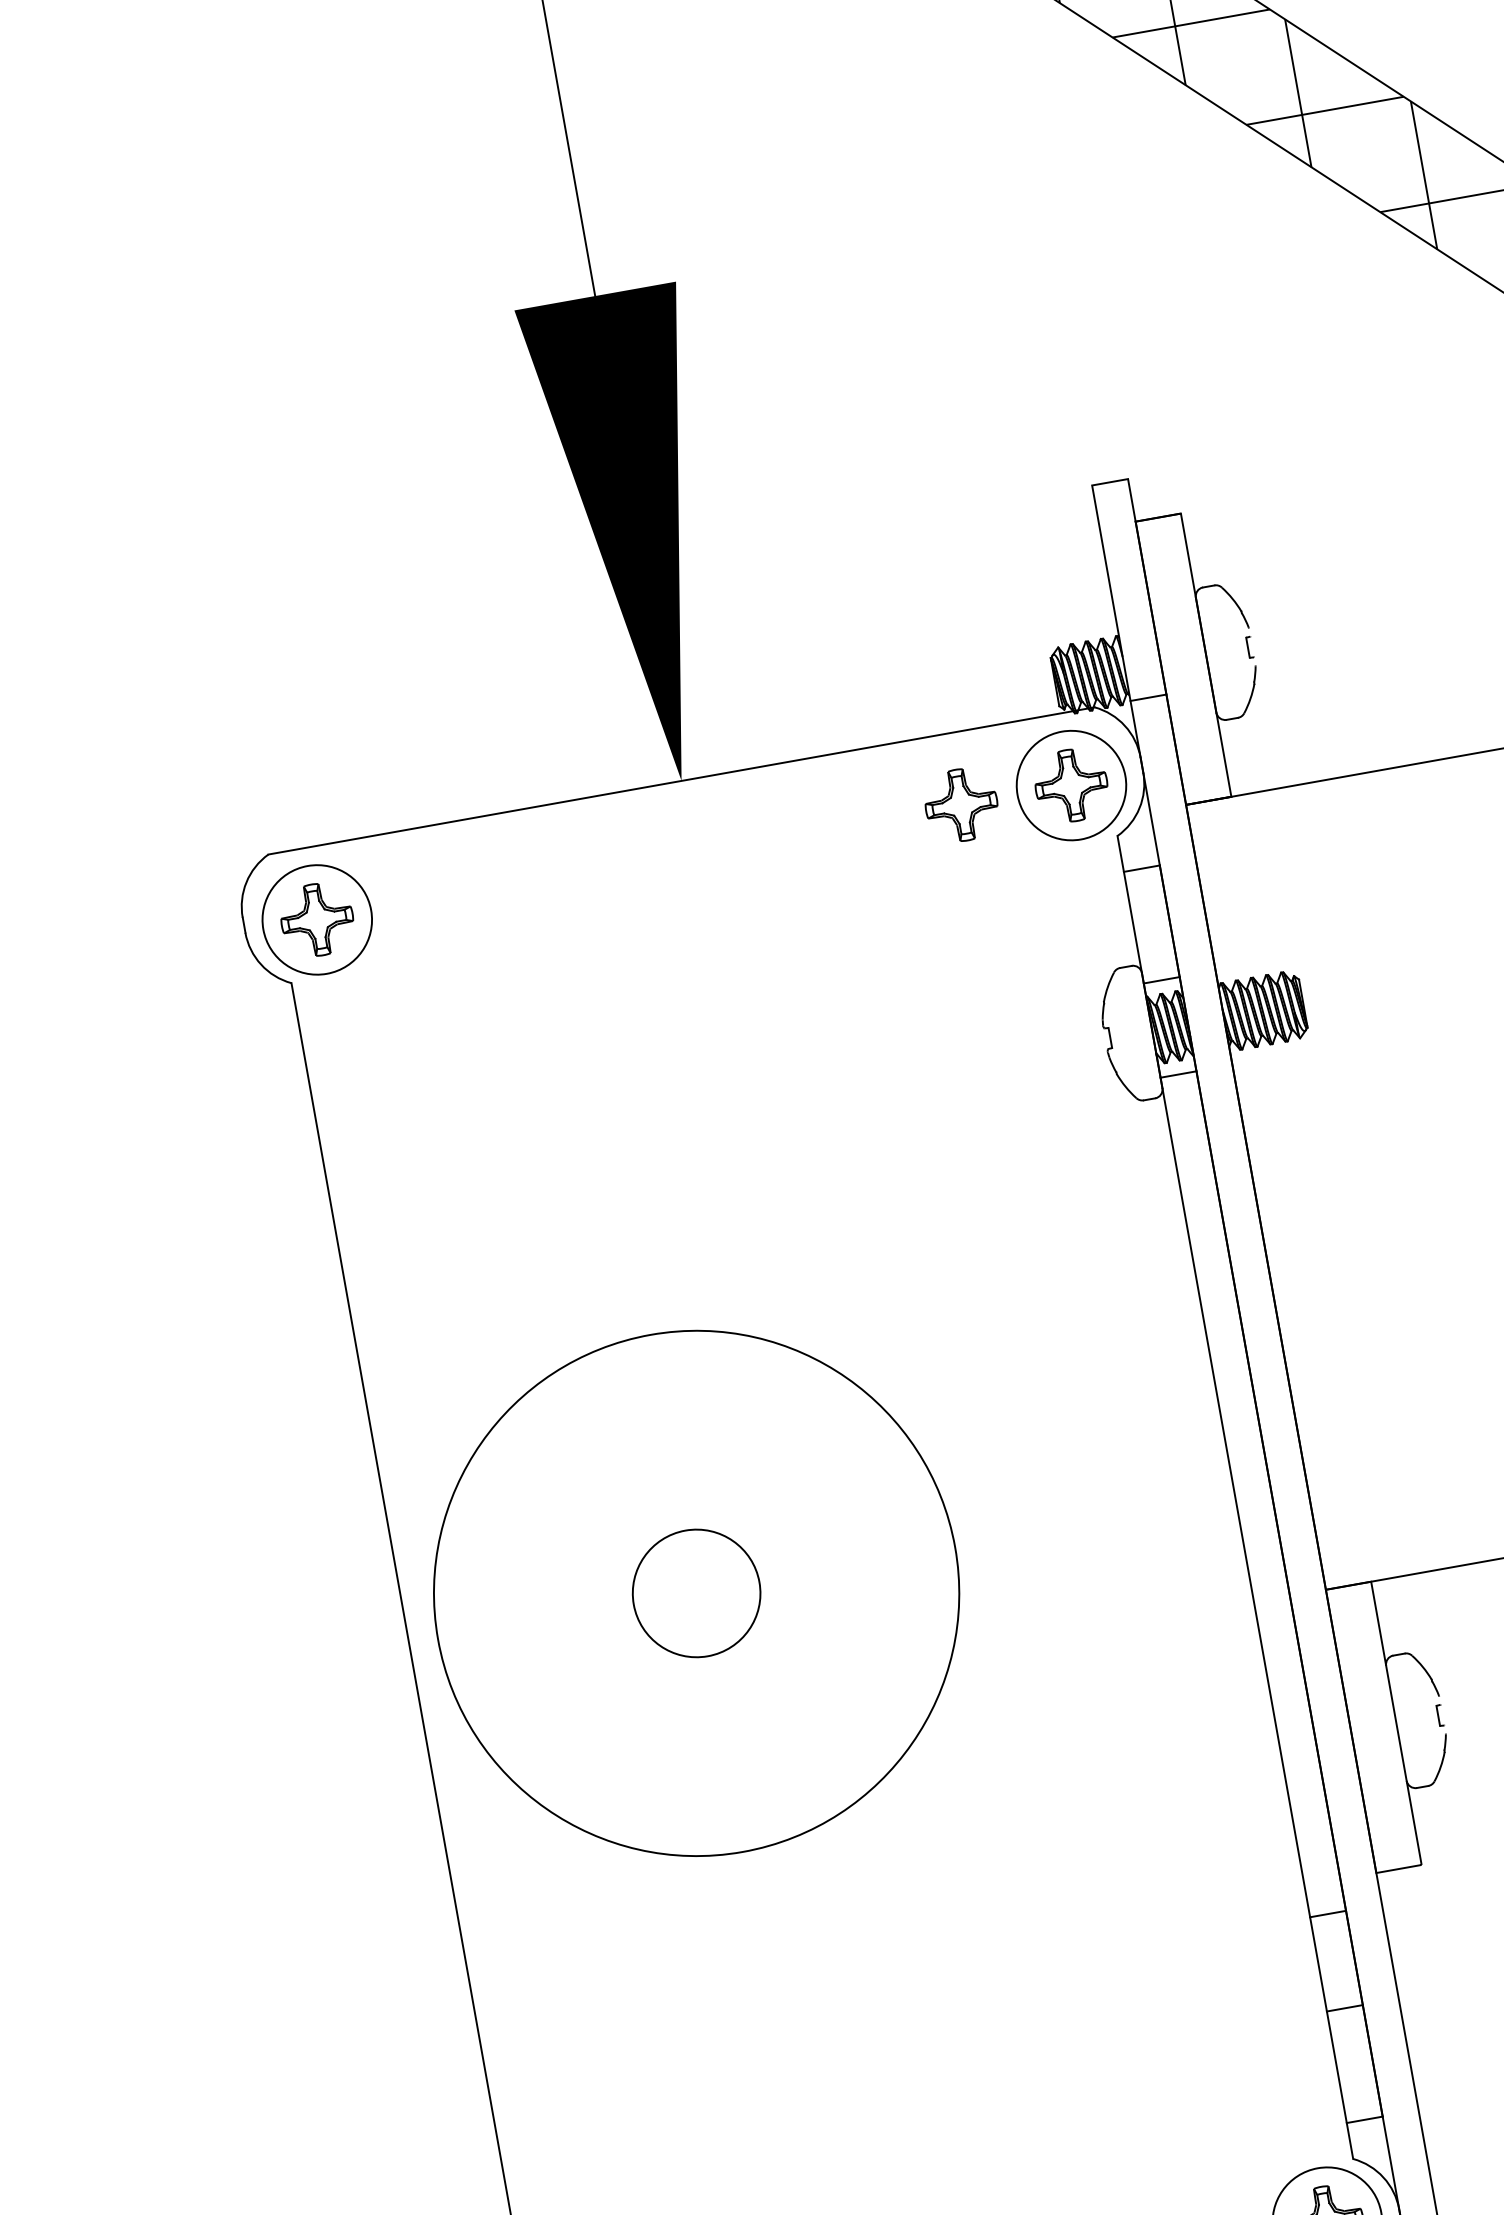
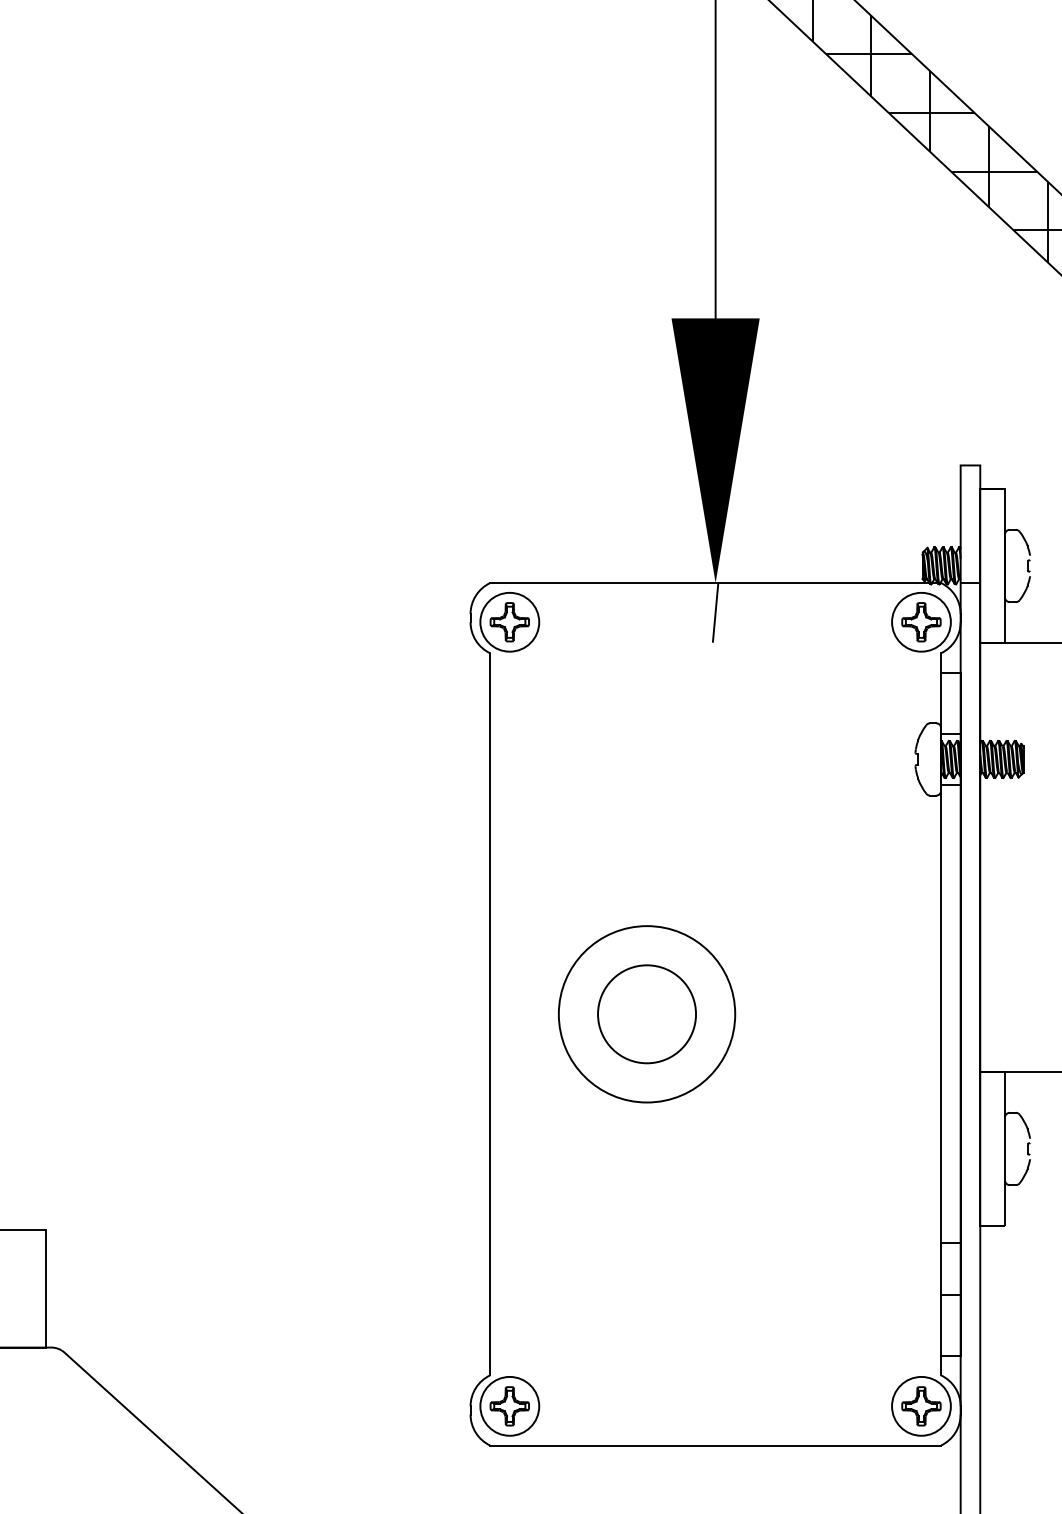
part: (961, 805) -> (861, 622), removed
line: (690, 834) -> (715, 612), added
circle: (695, 1593) -> (646, 1014), size x0.62
circle: (697, 1593) -> (647, 1014), size x1.43

